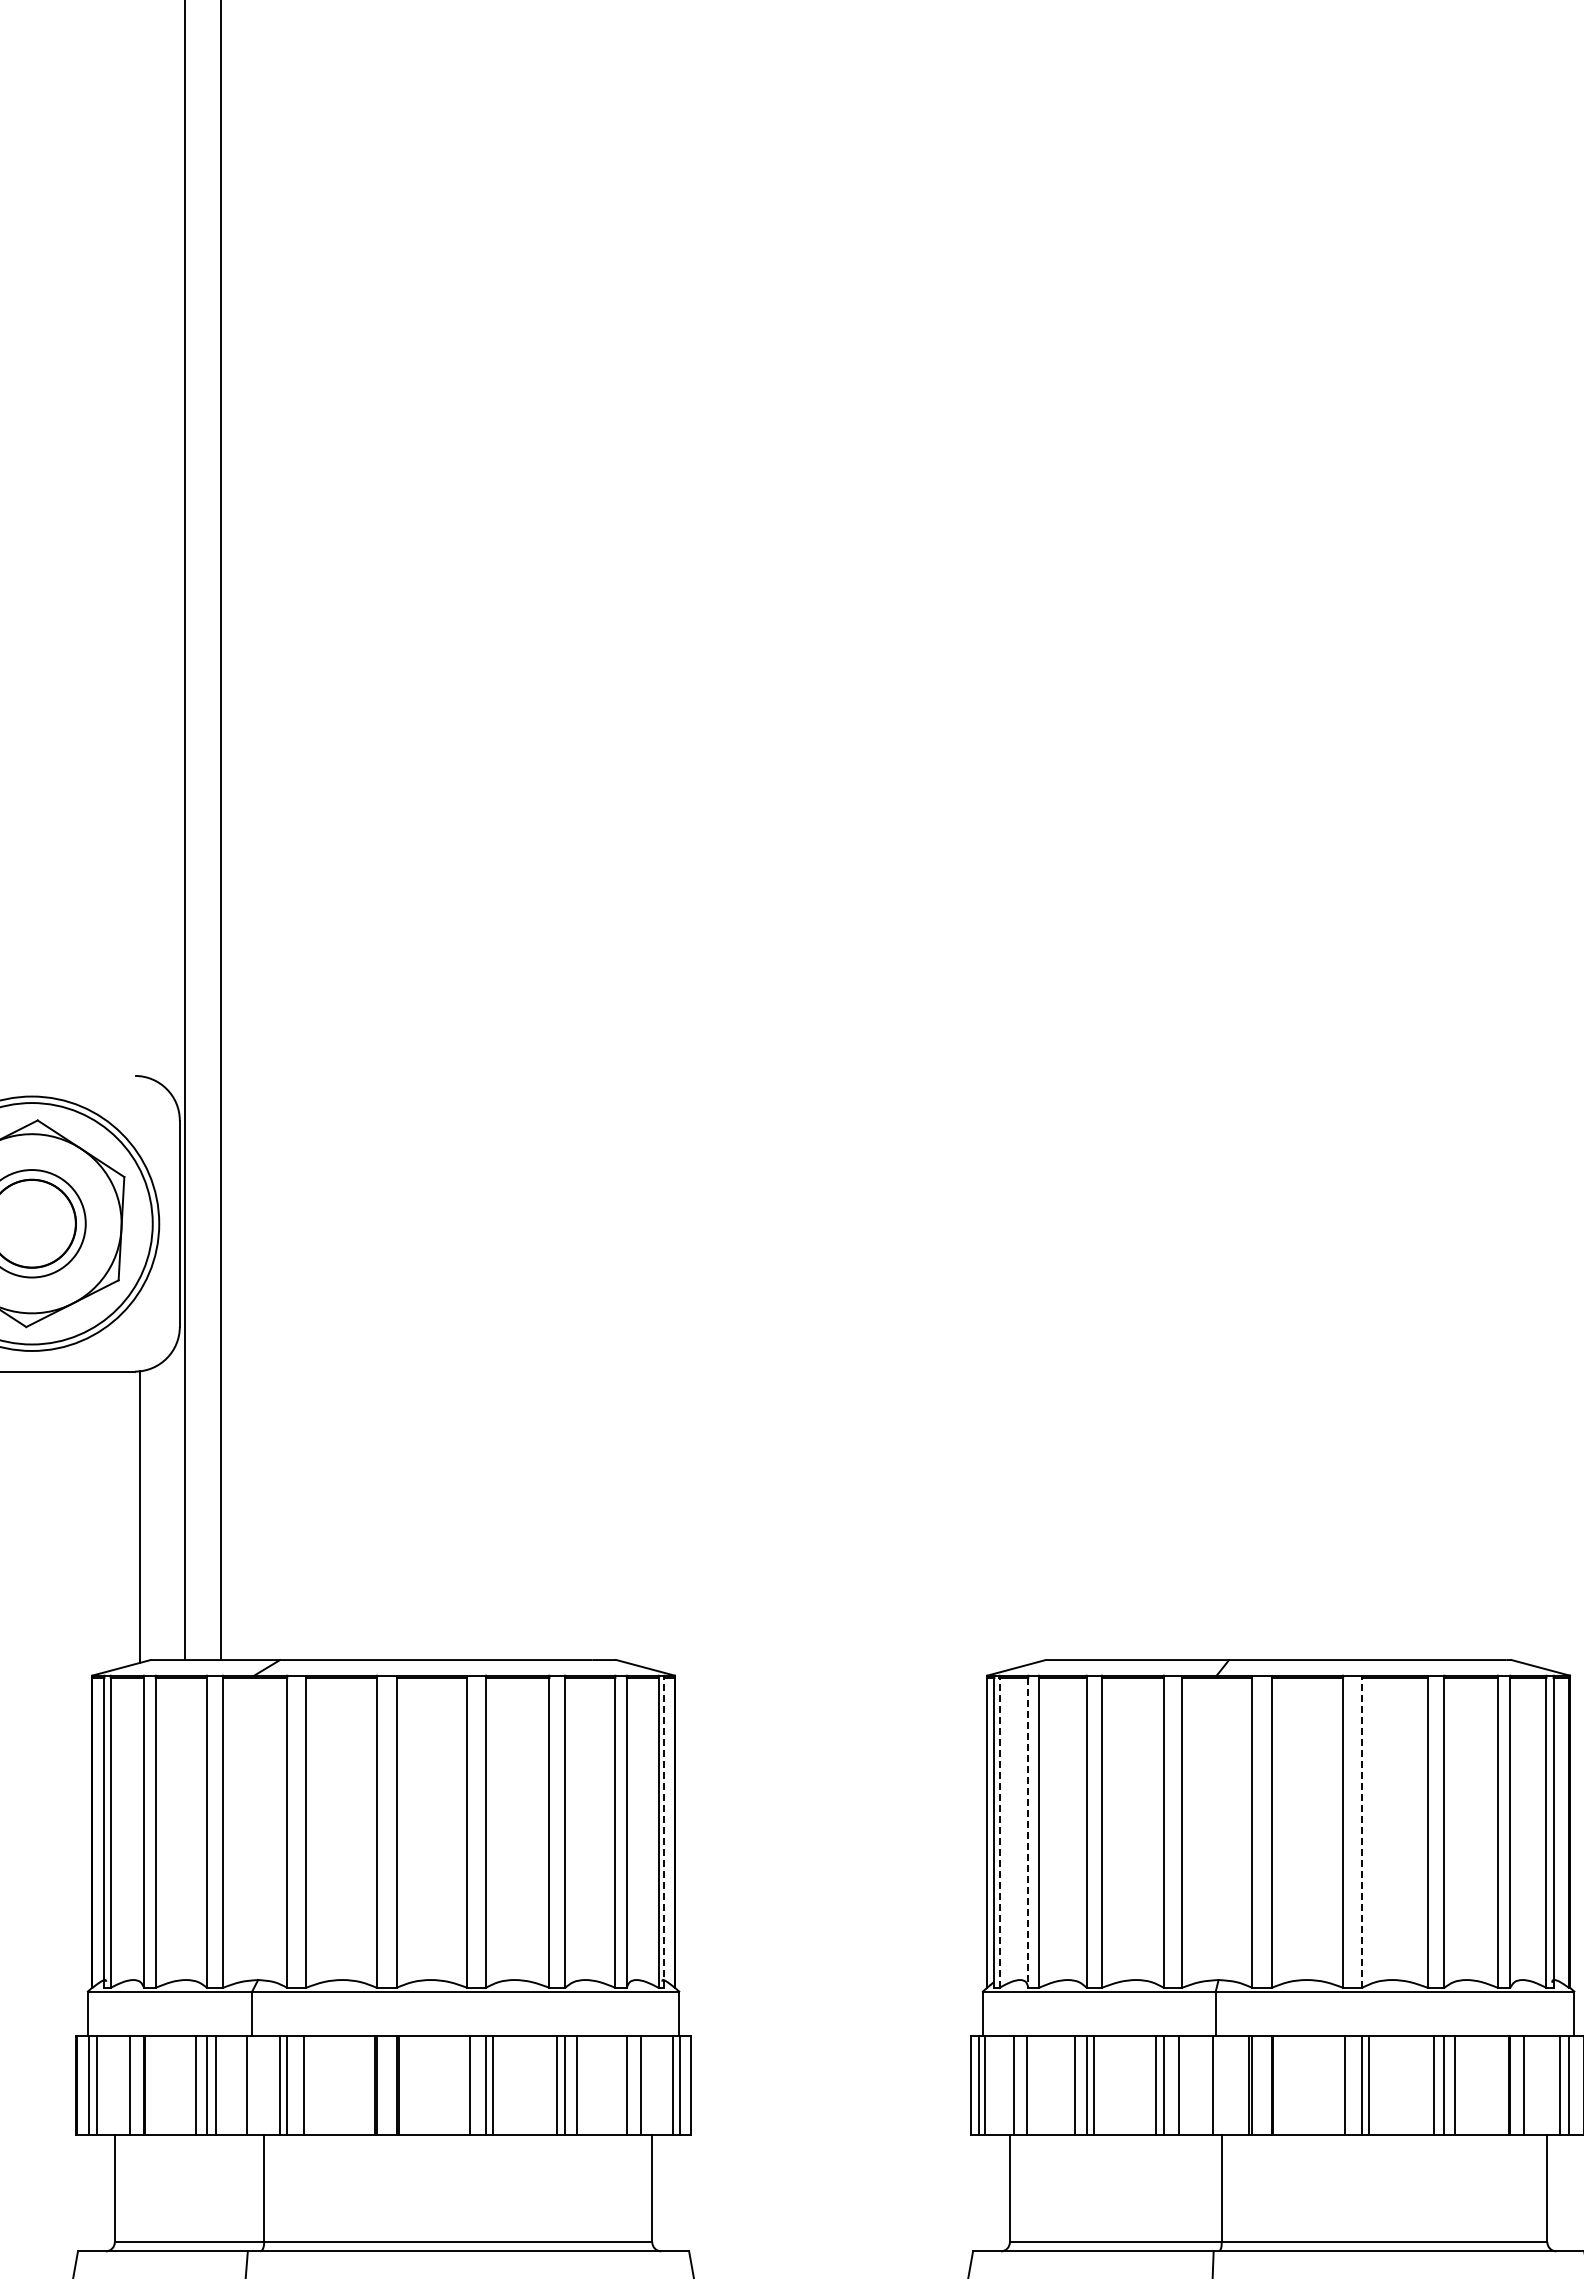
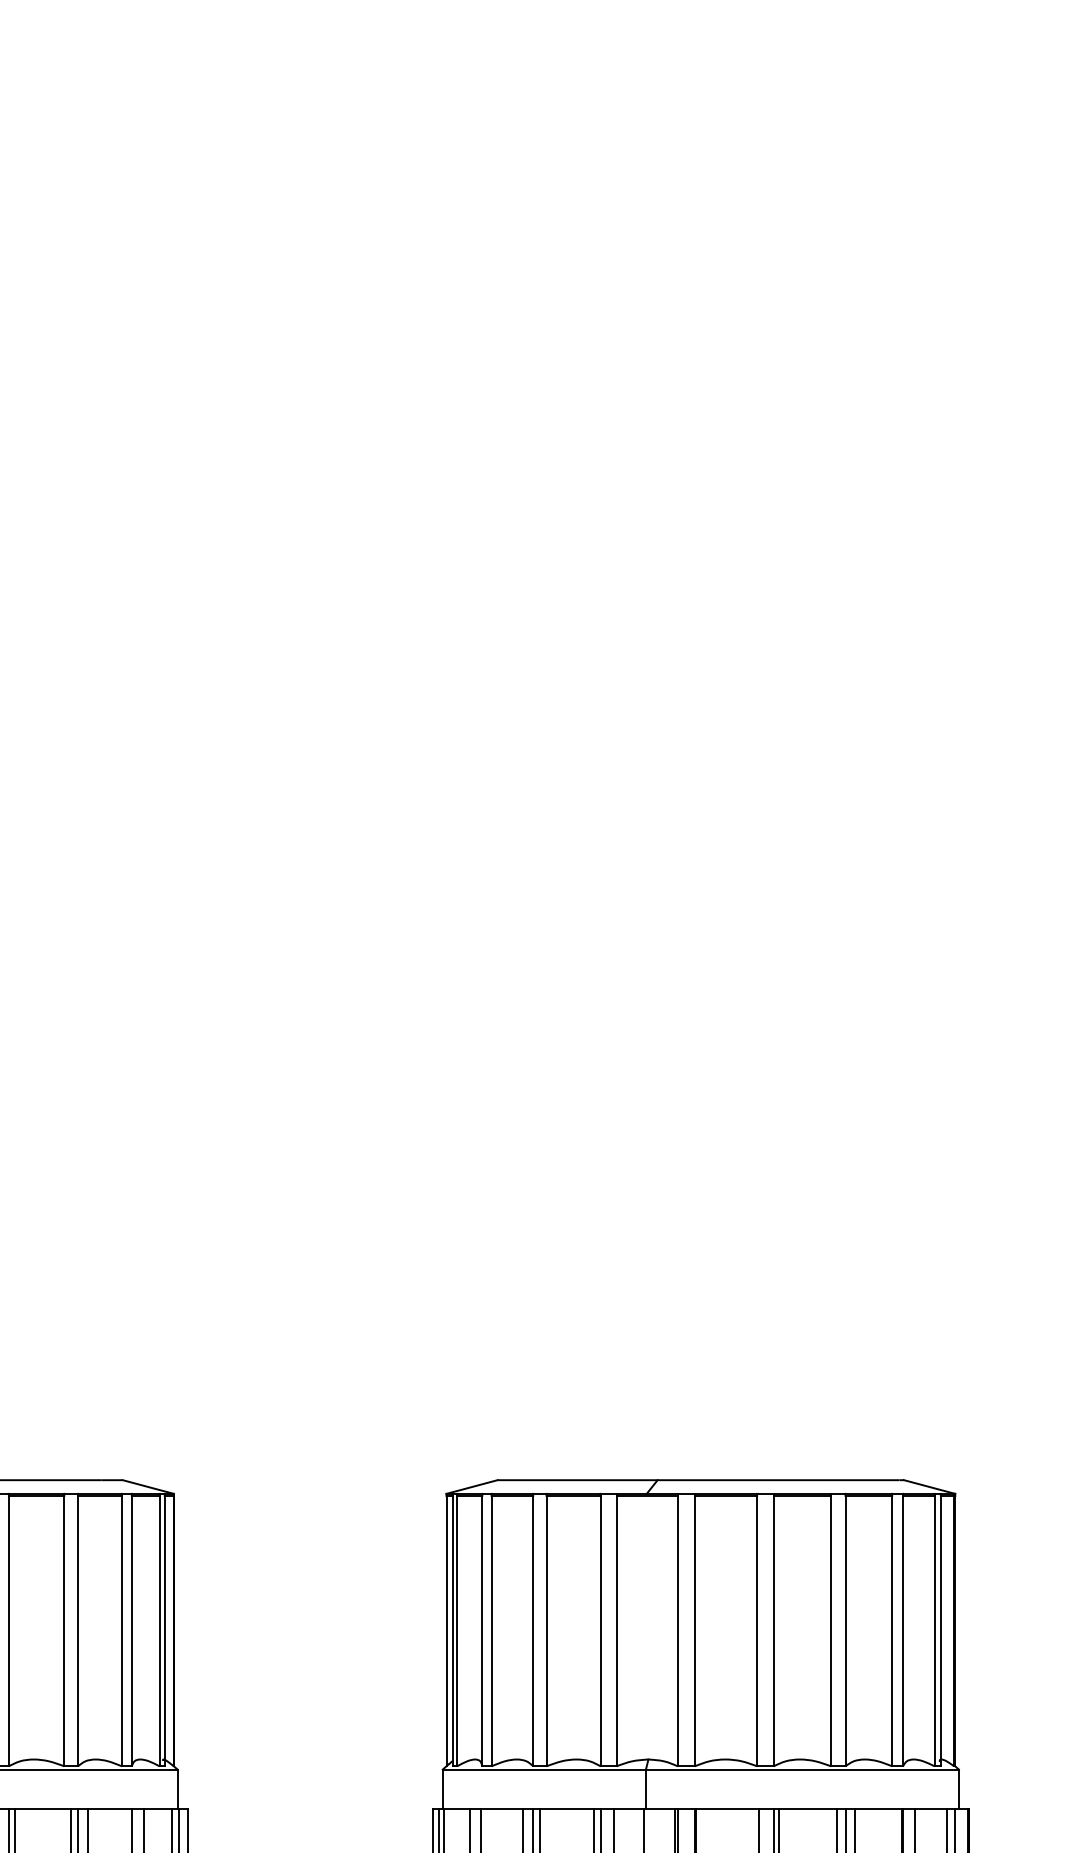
line: (664, 1832) -> (164, 1630), dashed -> solid
line: (999, 1832) -> (457, 1630), dashed -> solid
line: (1028, 1832) -> (482, 1630), dashed -> solid
line: (1362, 1832) -> (774, 1630), dashed -> solid

